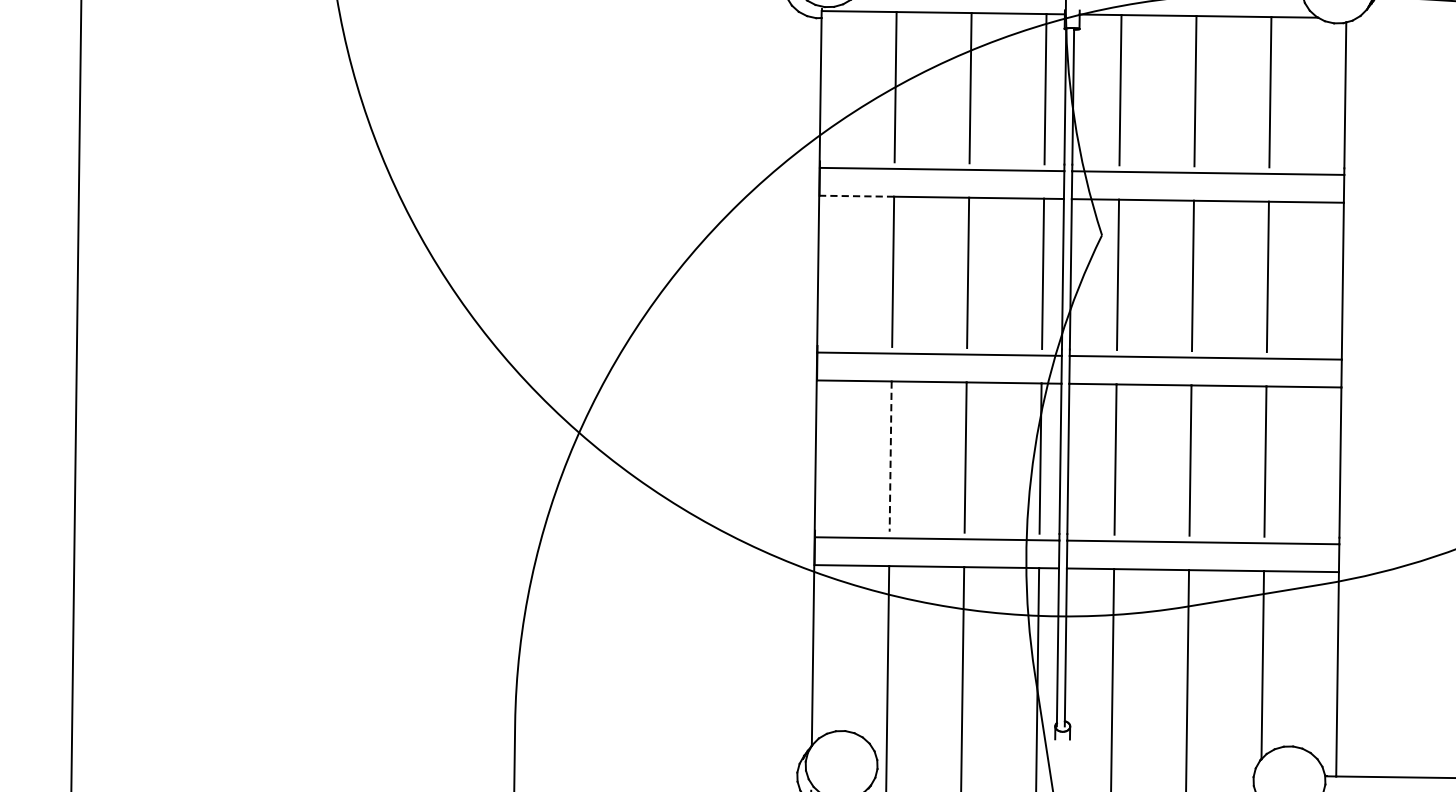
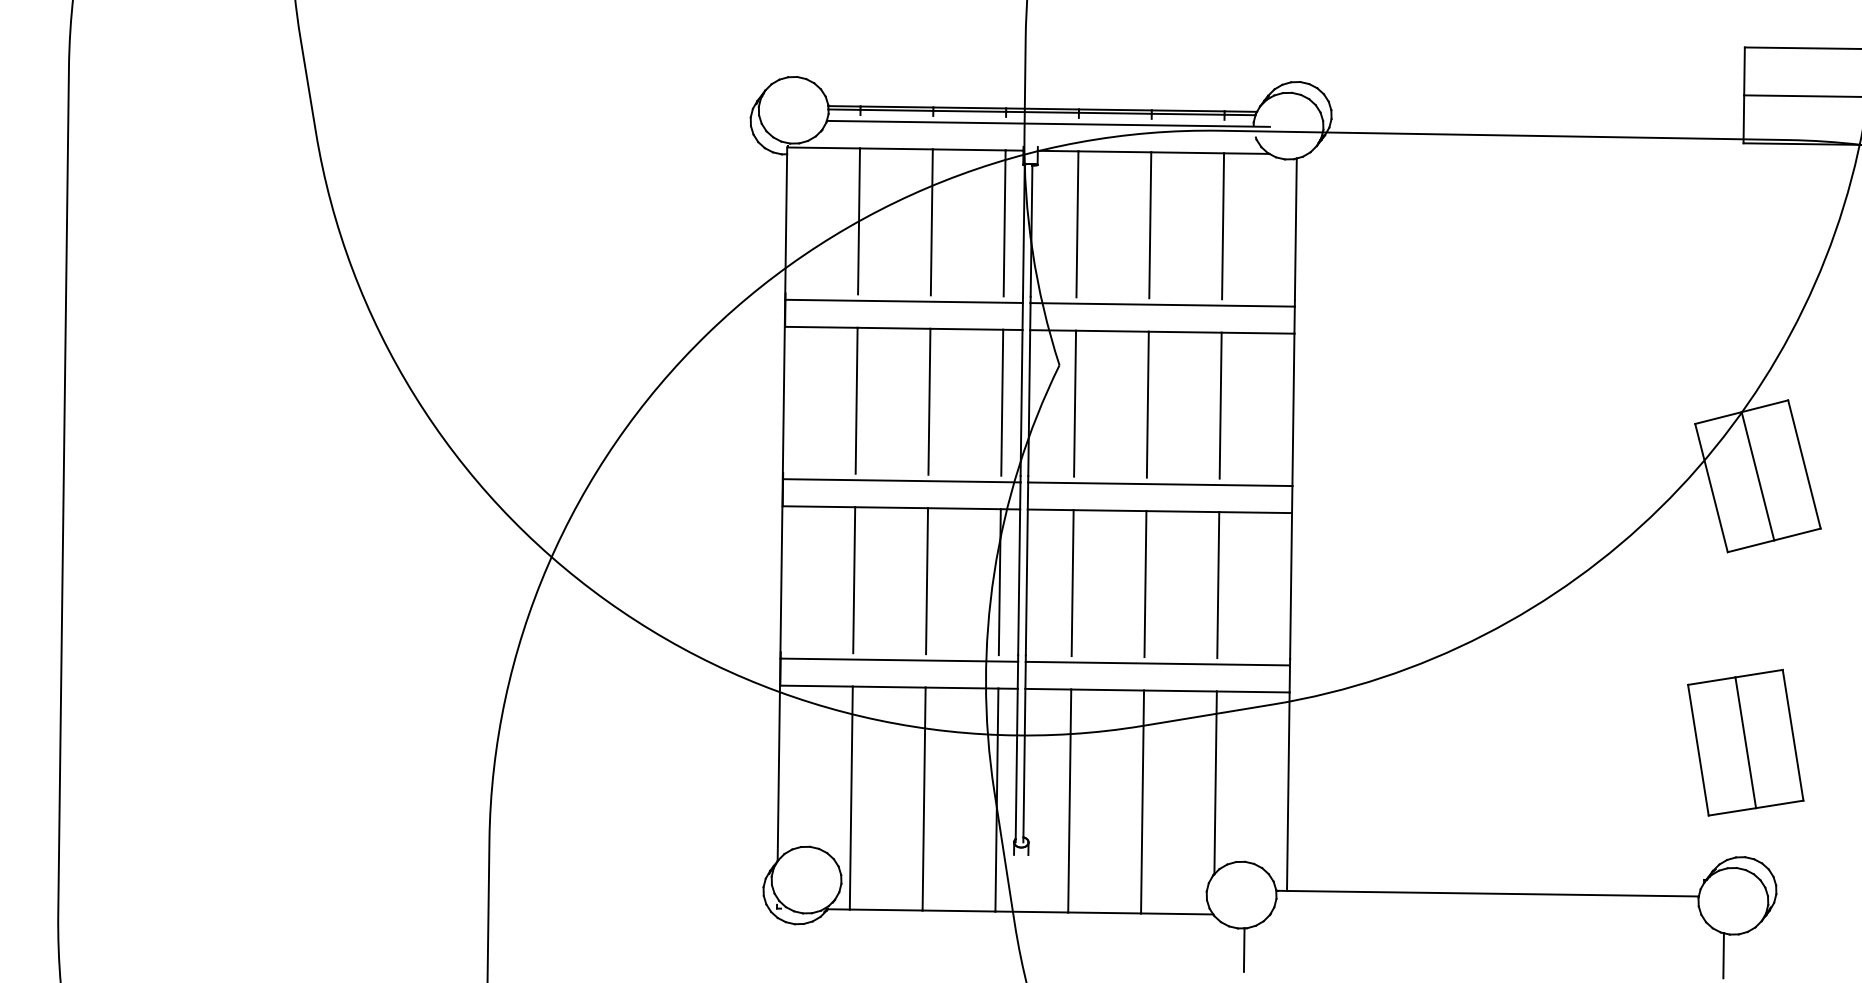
line: (855, 196) -> (820, 327), dashed -> solid
line: (890, 456) -> (854, 580), dashed -> solid

